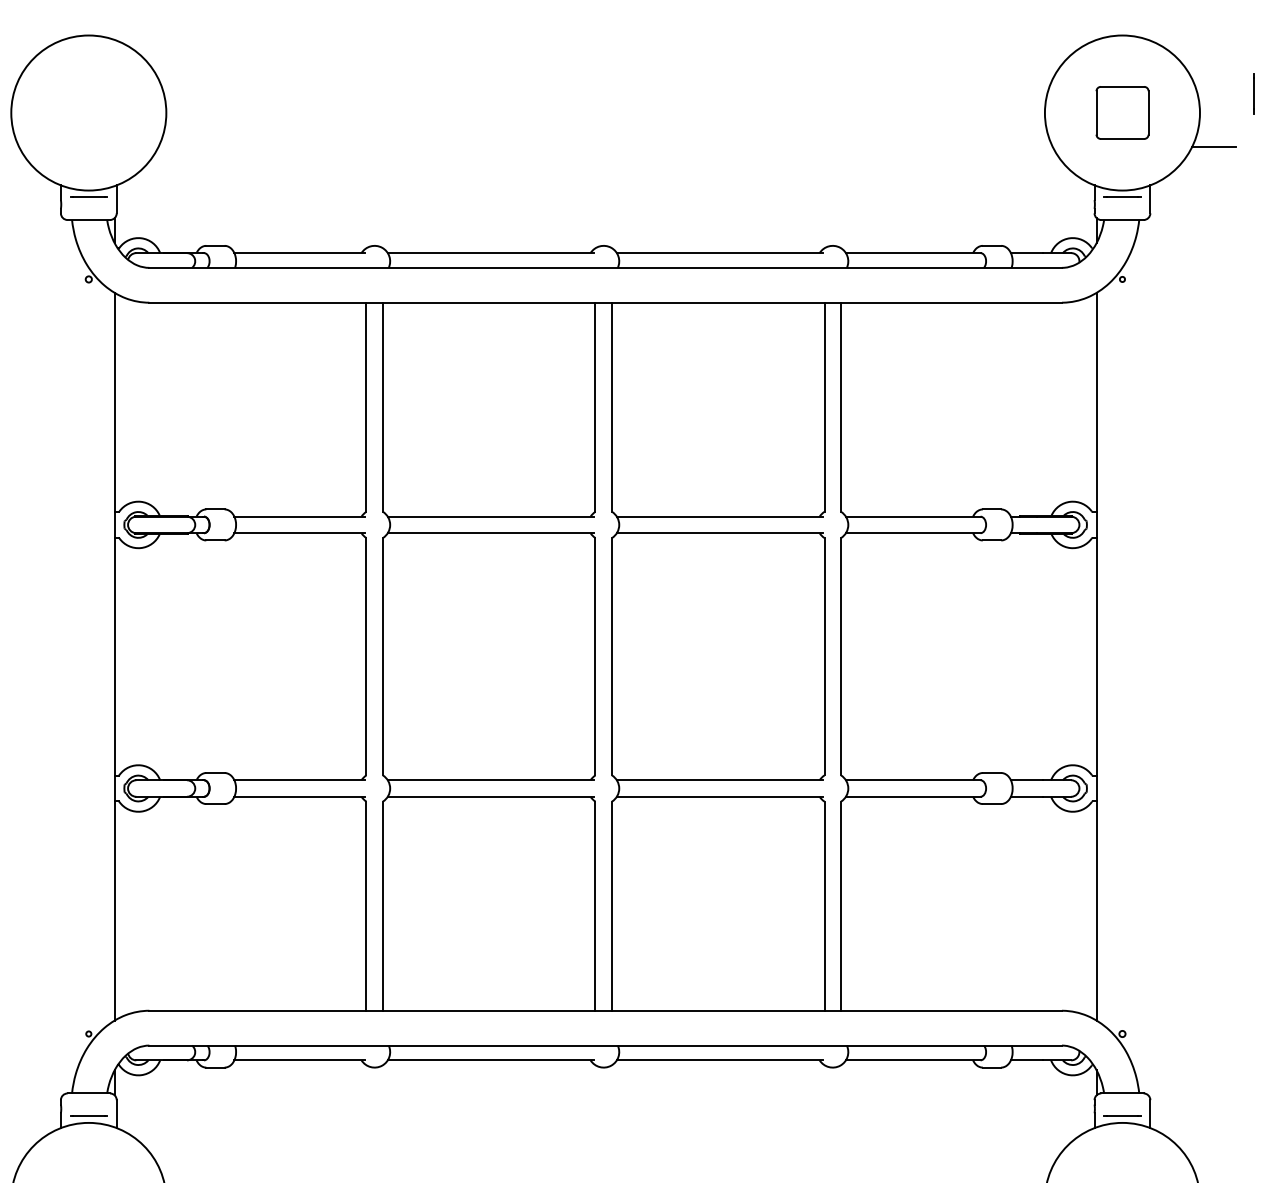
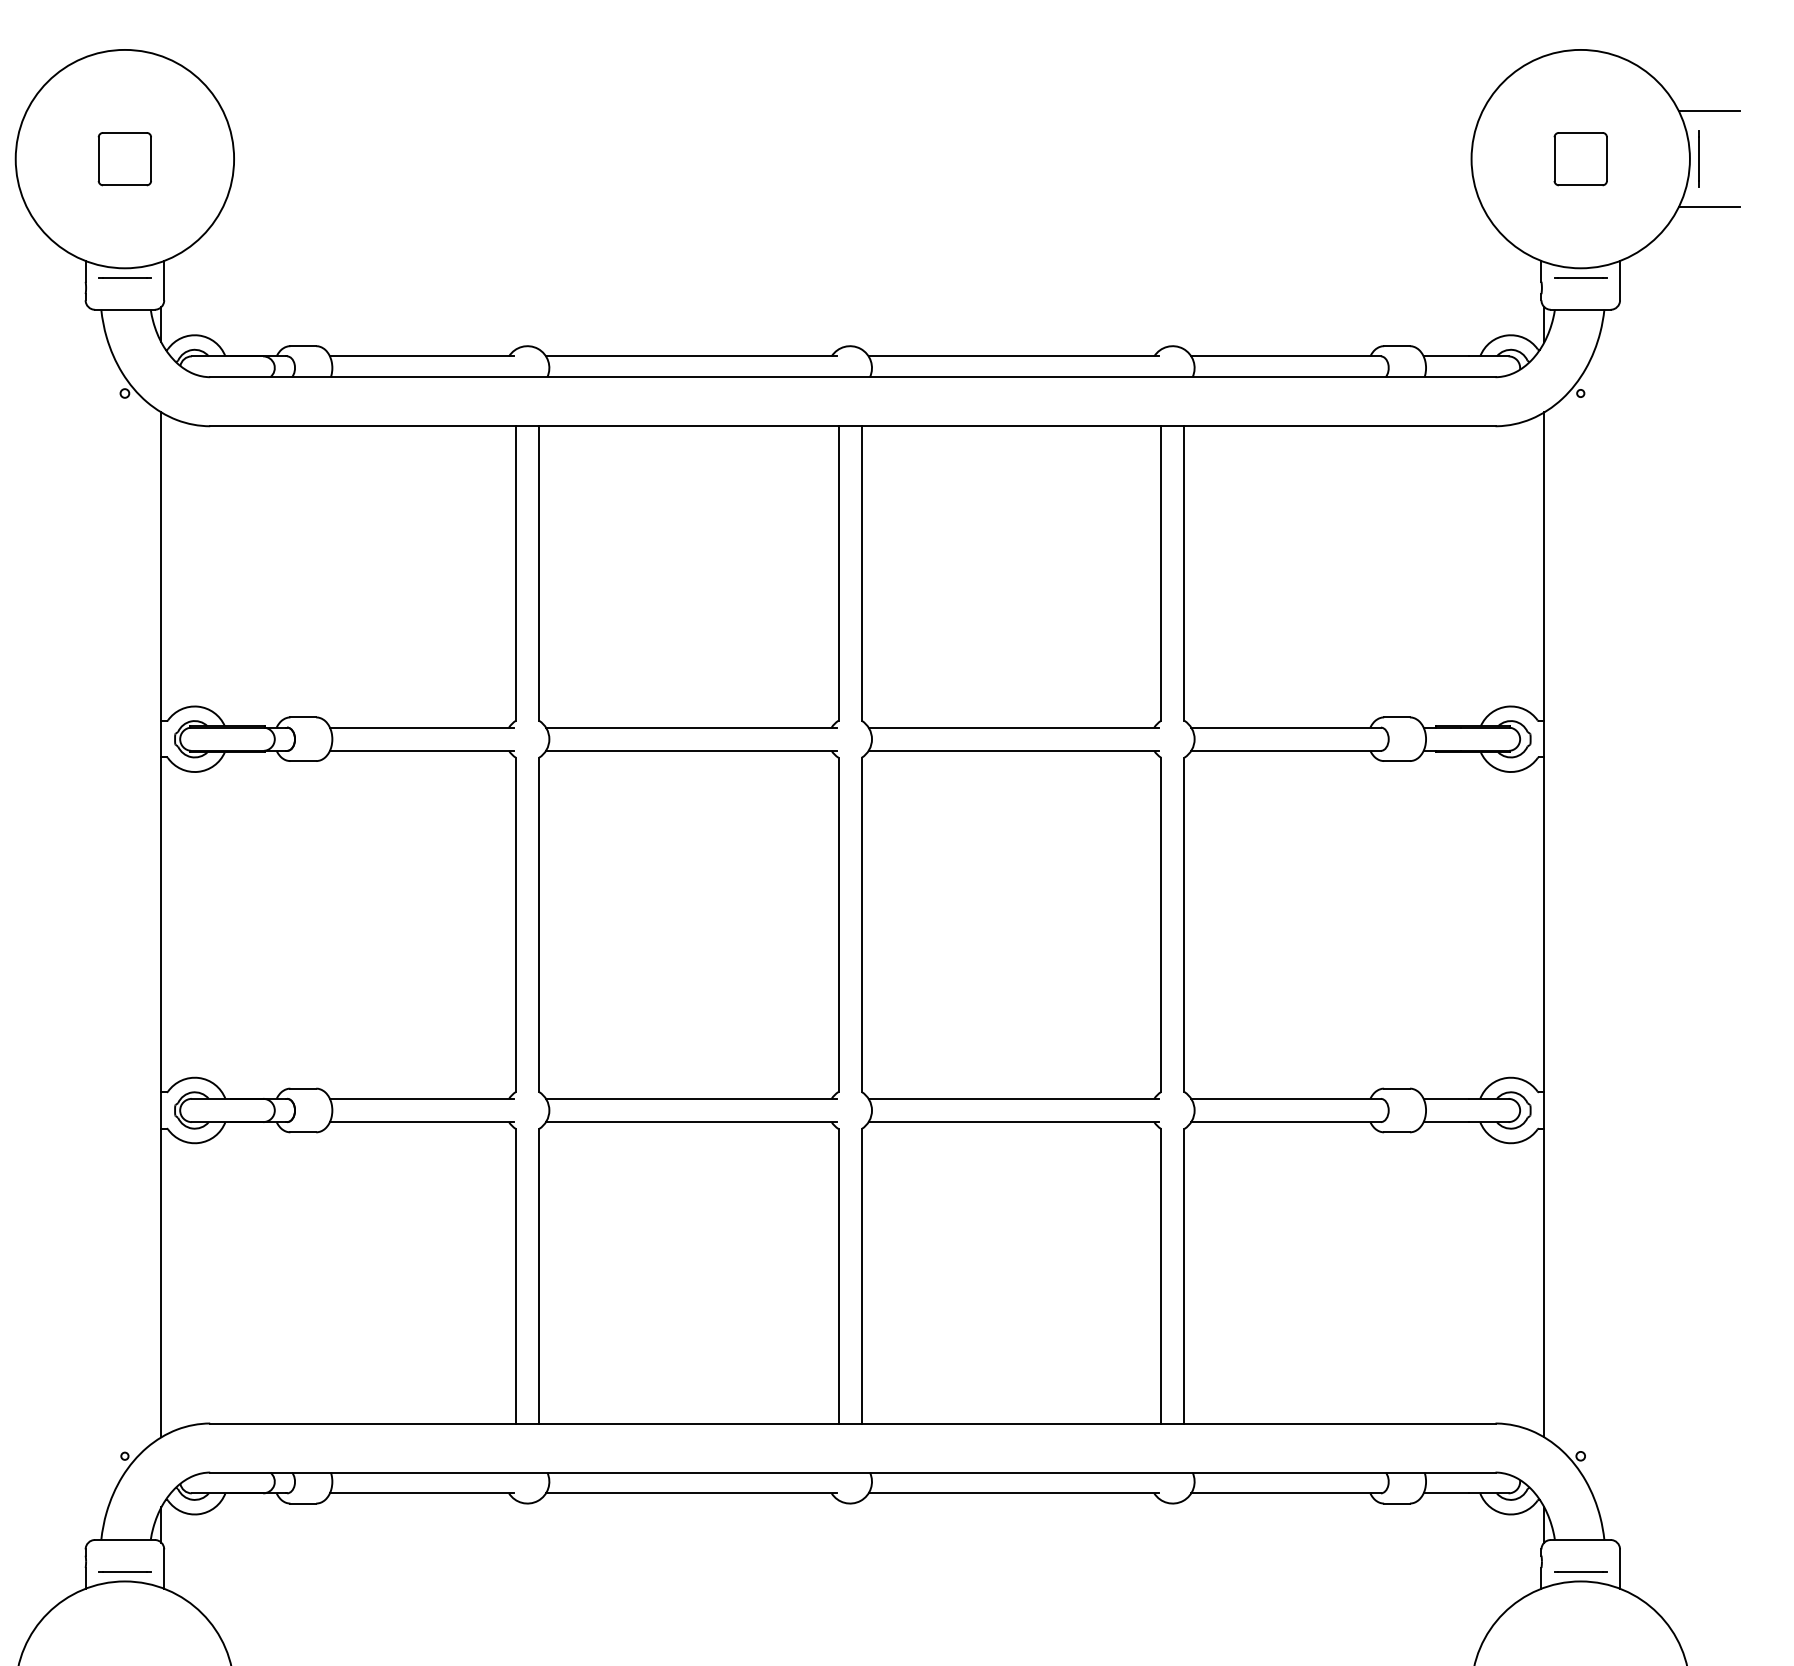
line: (1213, 79) -> (1709, 111), added
line: (1252, 93) -> (1698, 158), moved
part: (88, 113) -> (124, 159), added
part: (1122, 113) -> (1580, 159), size x0.71

